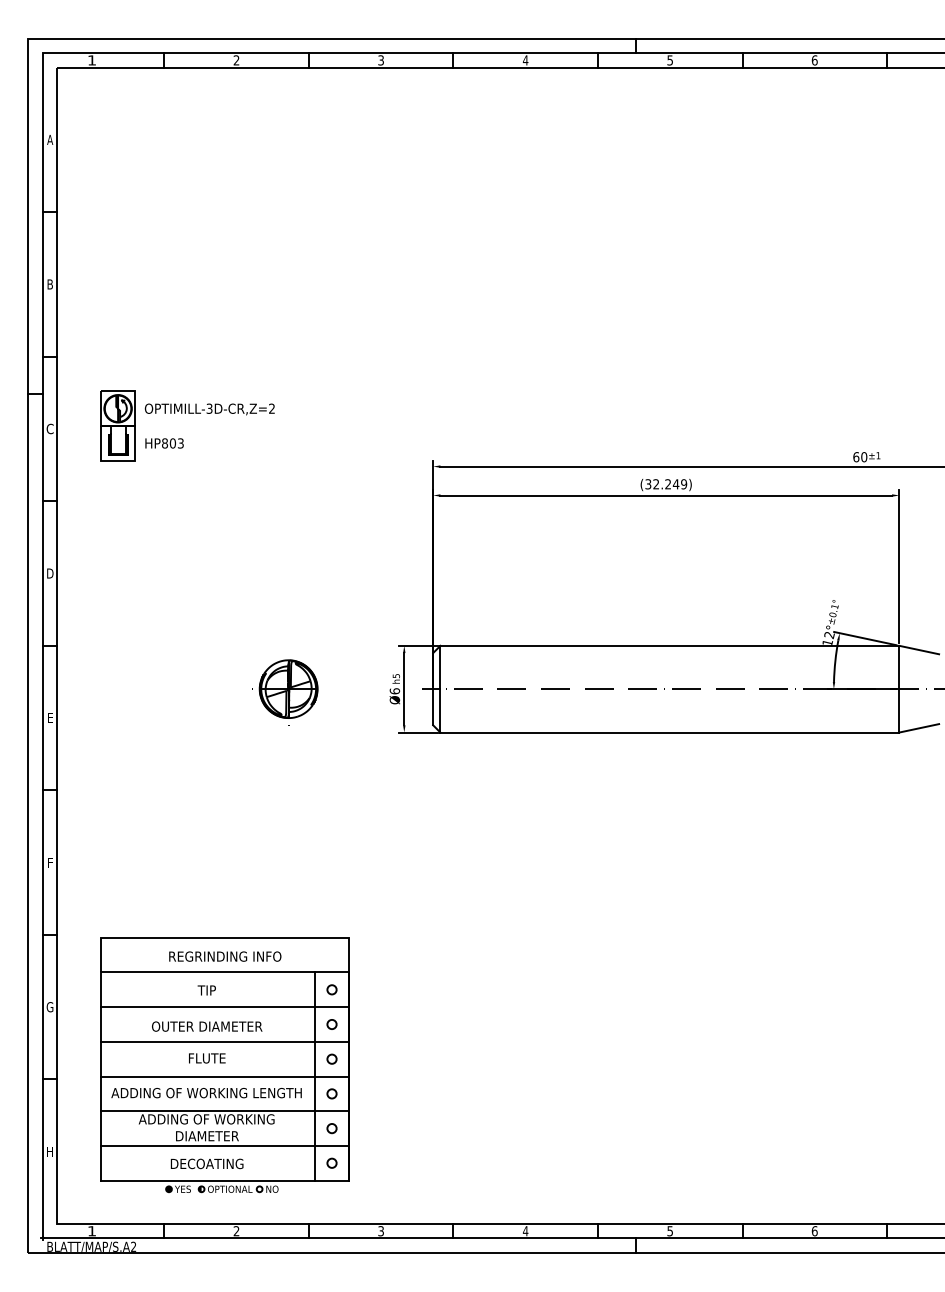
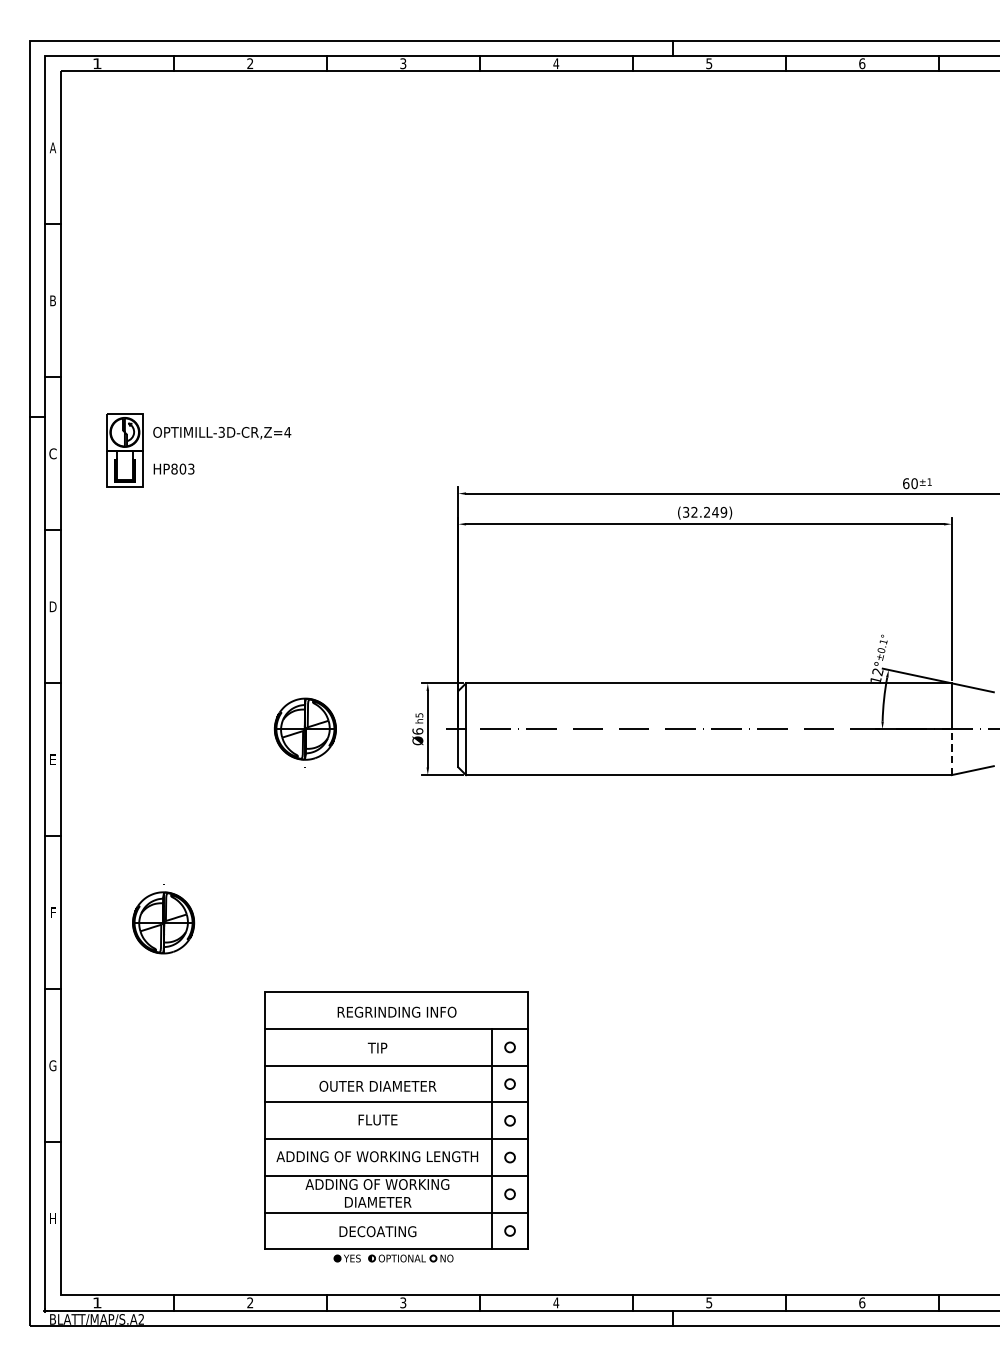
text: (271, 408) -> (287, 432), OPTIMILL-3D-CR,Z=2 -> OPTIMILL-3D-CR,Z=4
line: (899, 710) -> (951, 751), solid -> dashed
part: (151, 875) -> (160, 926), added
part: (224, 1065) -> (396, 1127), moved

